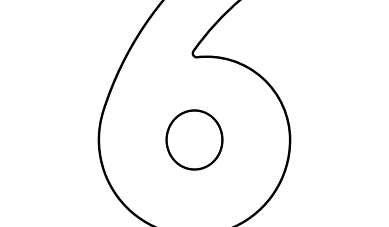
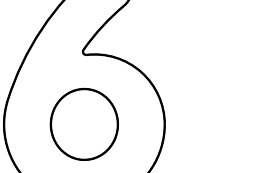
part: (194, 139) -> (84, 124), size x1.43

